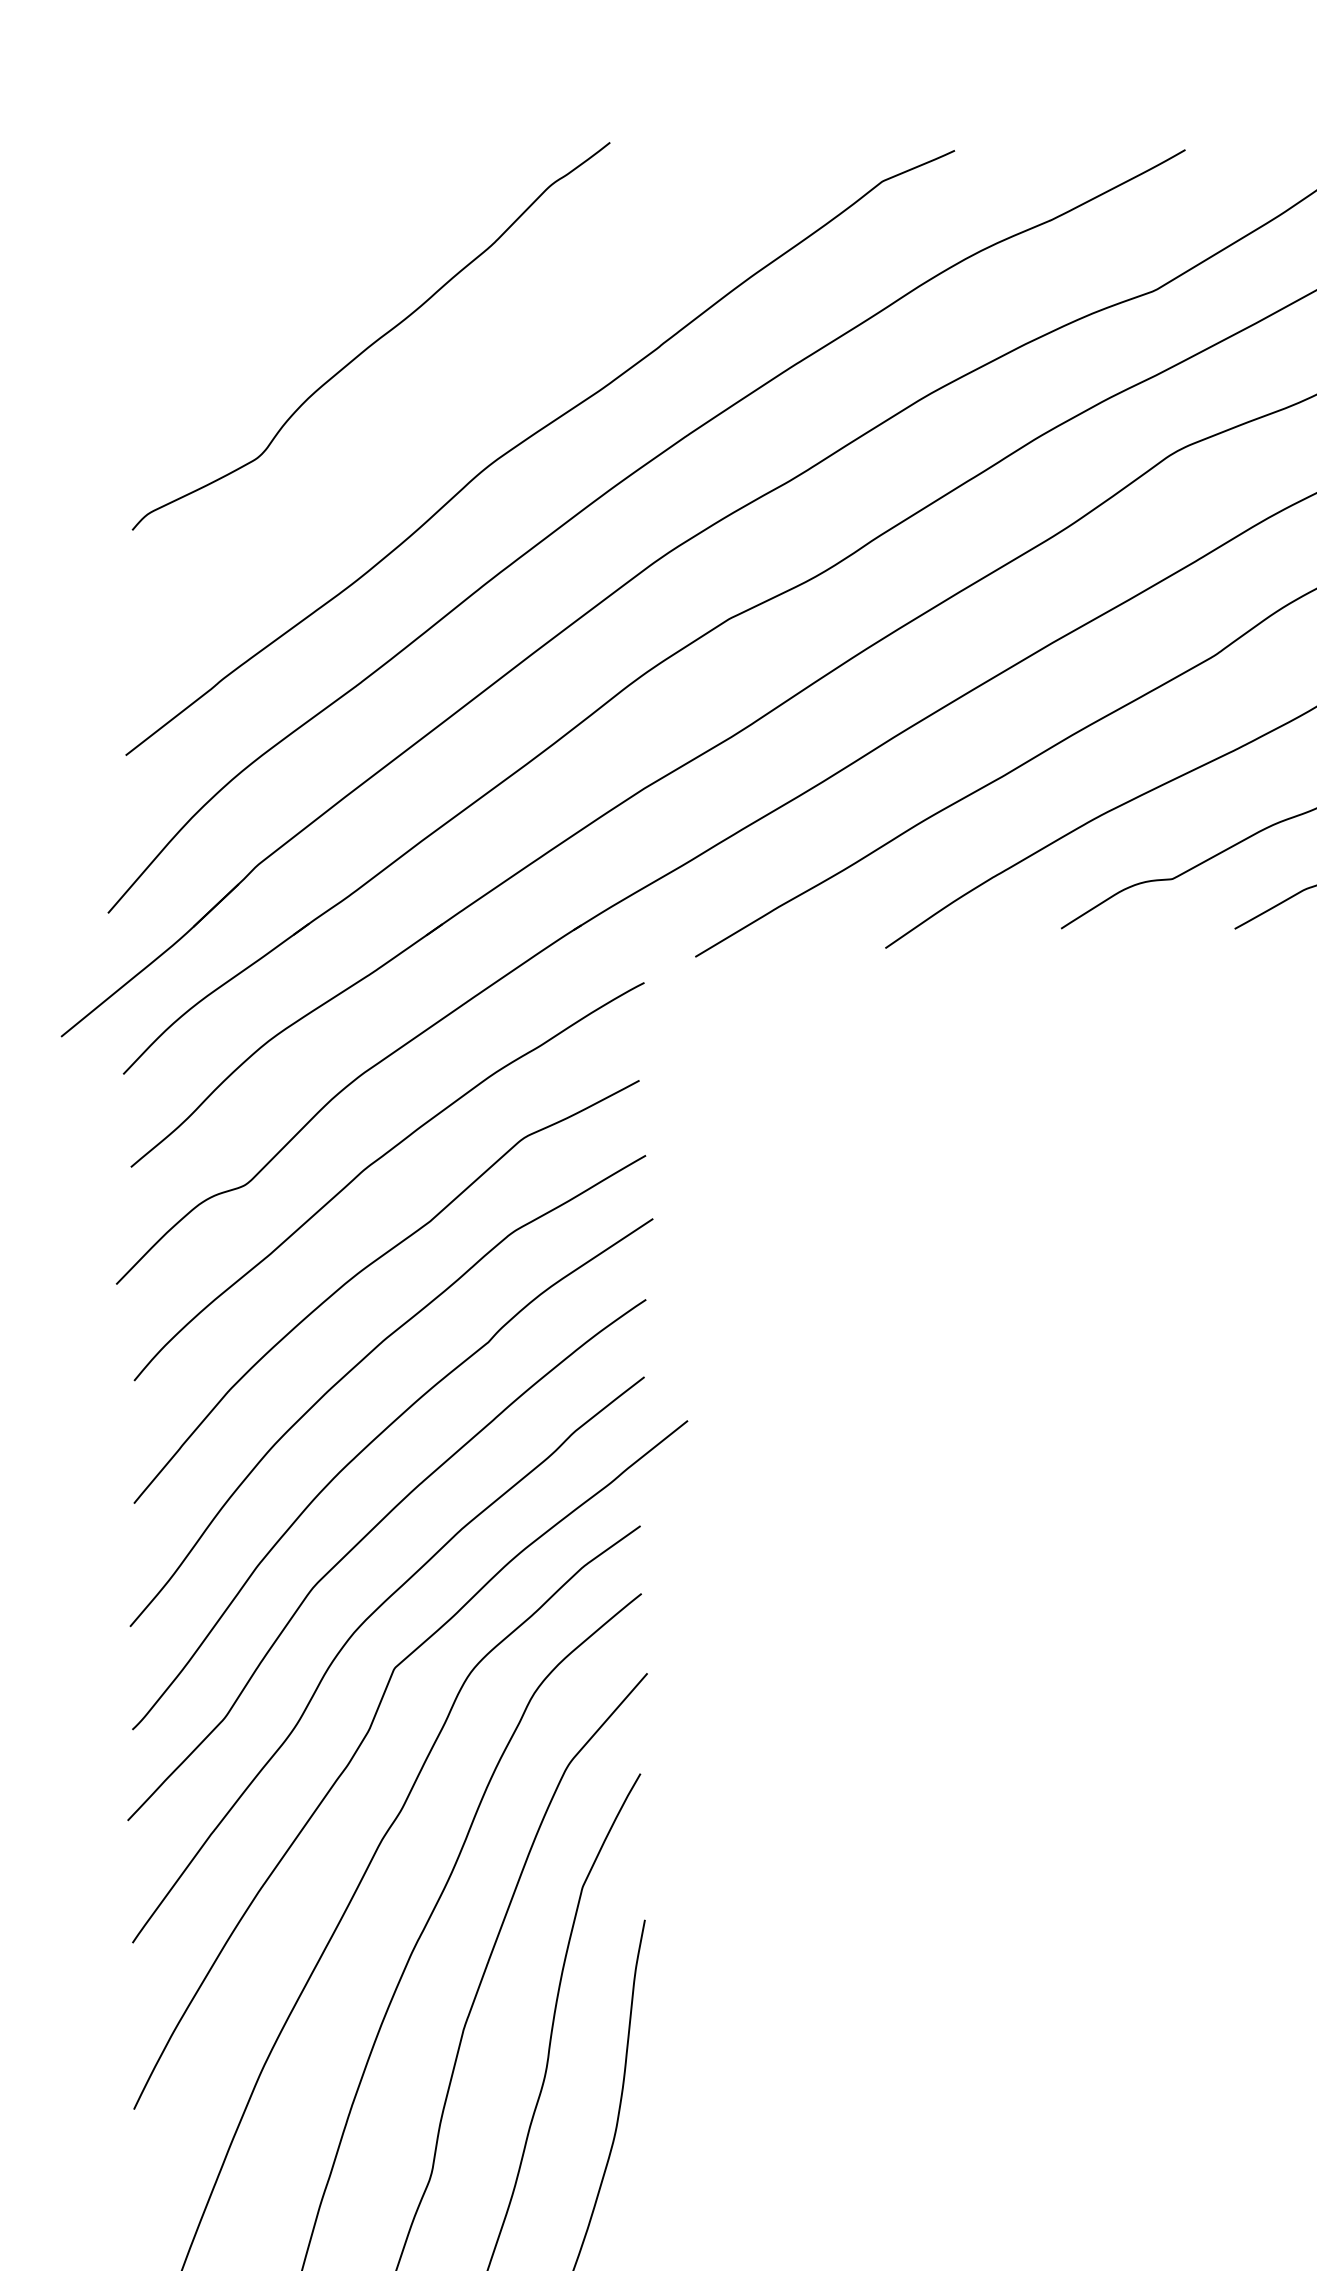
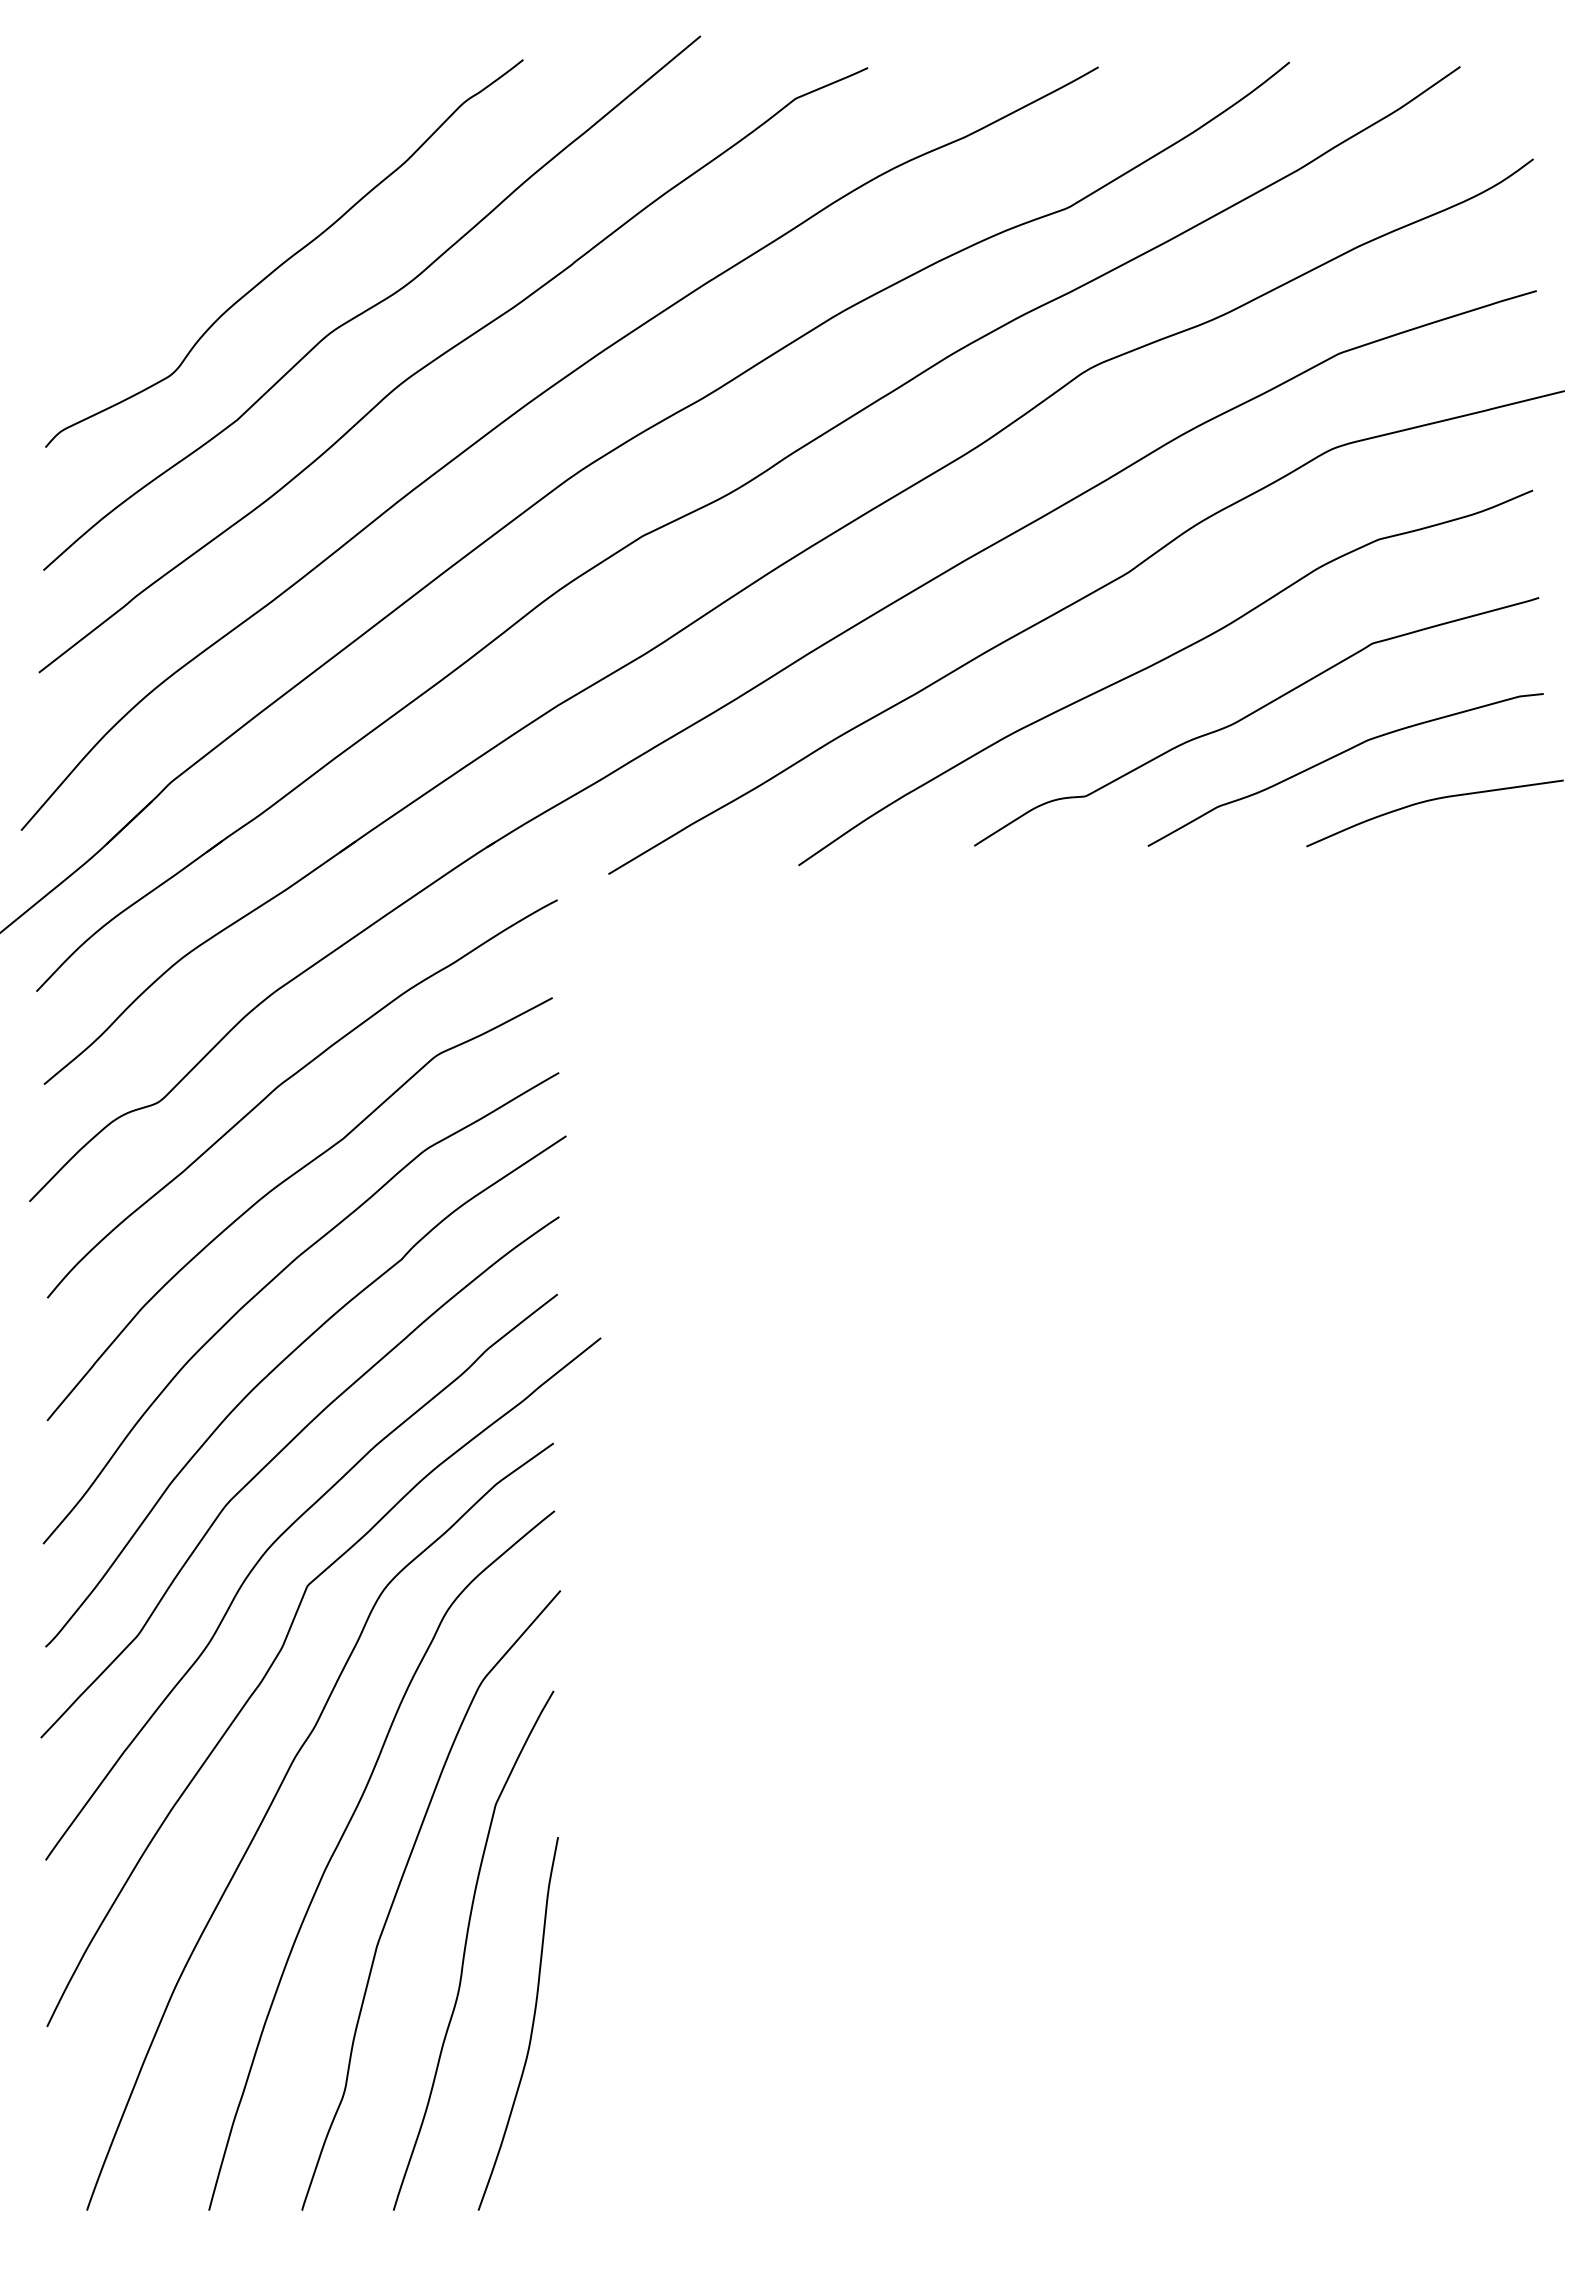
curve: (461, 387) -> (374, 304), added

